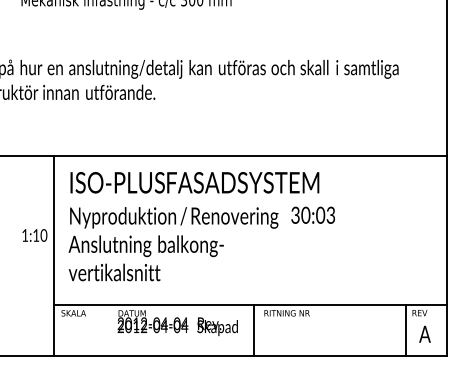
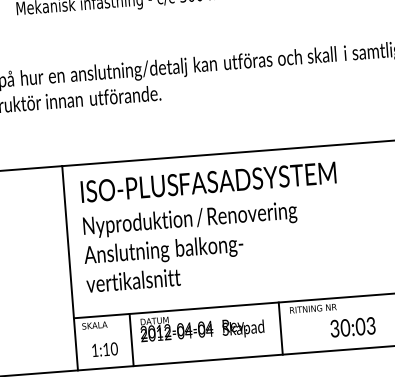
text: (312, 214) -> (352, 326), moved
text: (34, 235) -> (104, 349), moved
line: (108, 329) -> (131, 339), added

